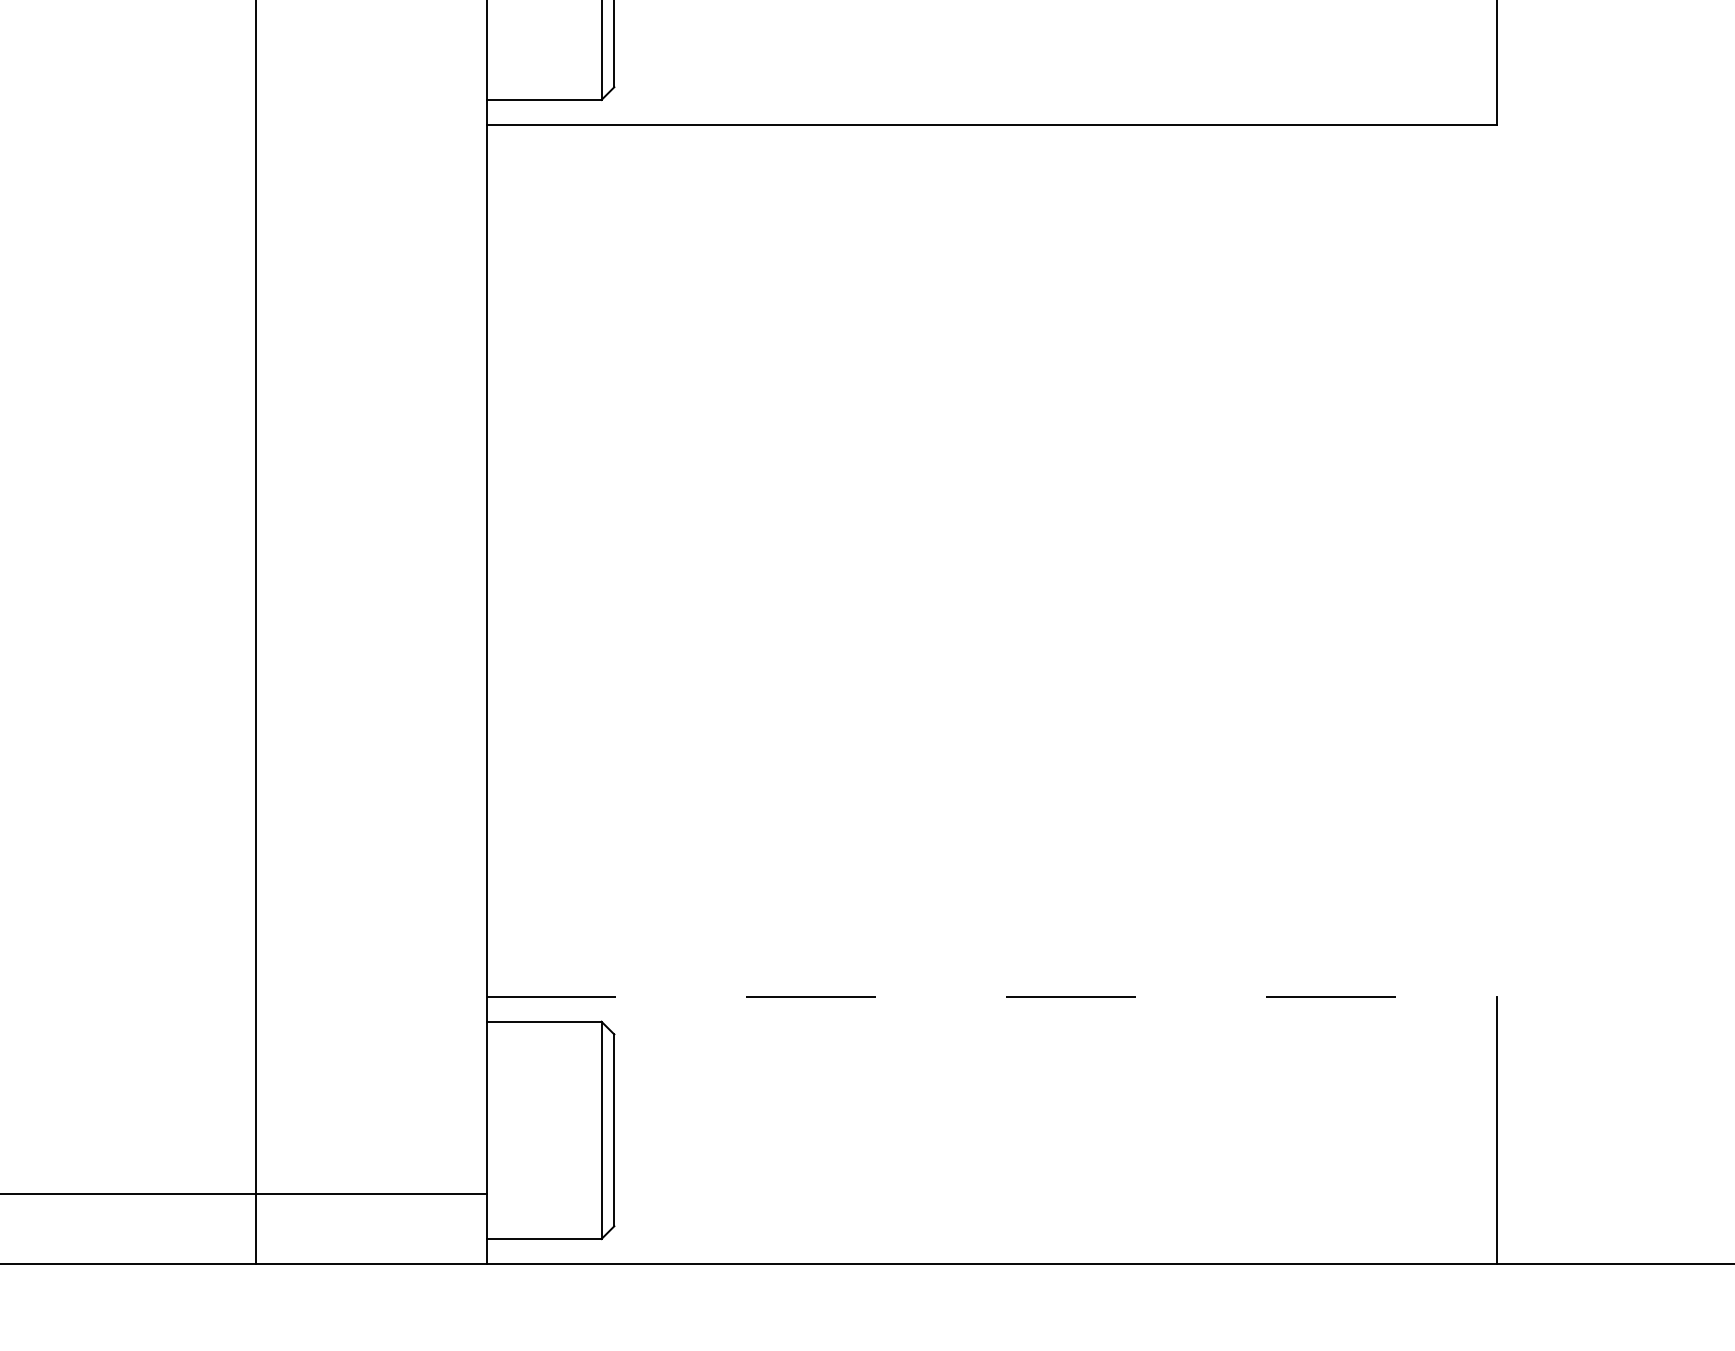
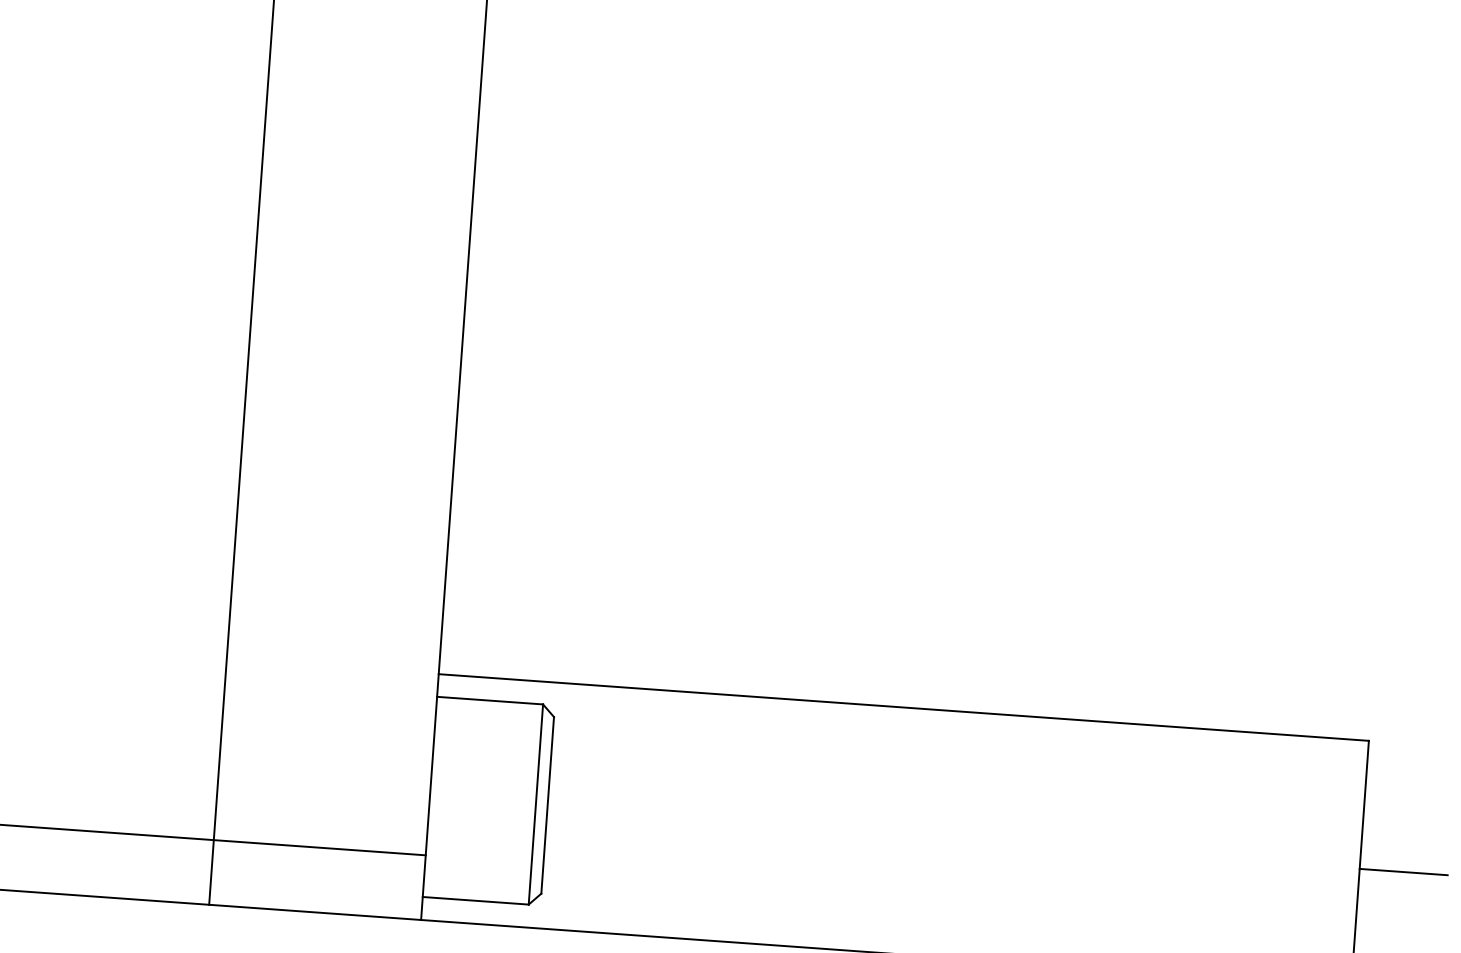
line: (991, 997) -> (903, 707), dashed -> solid
line: (1544, 1136) -> (1403, 872), added

